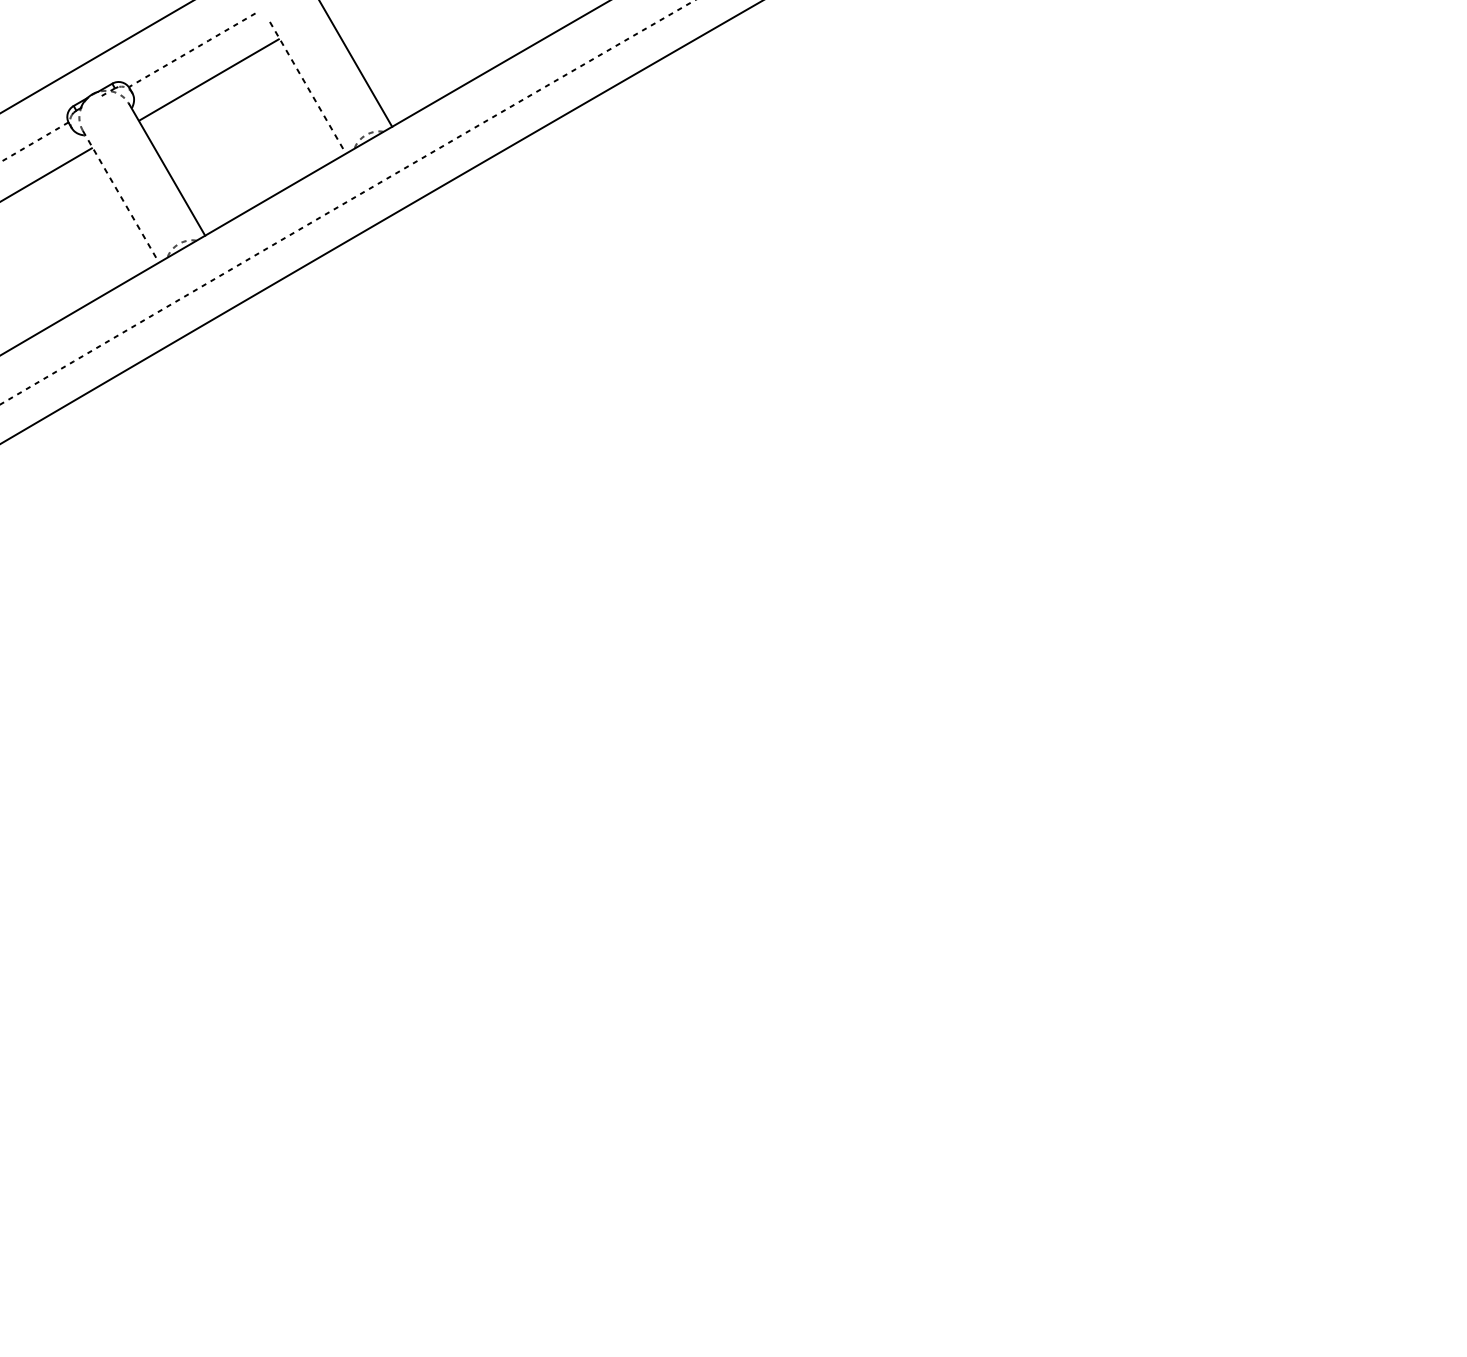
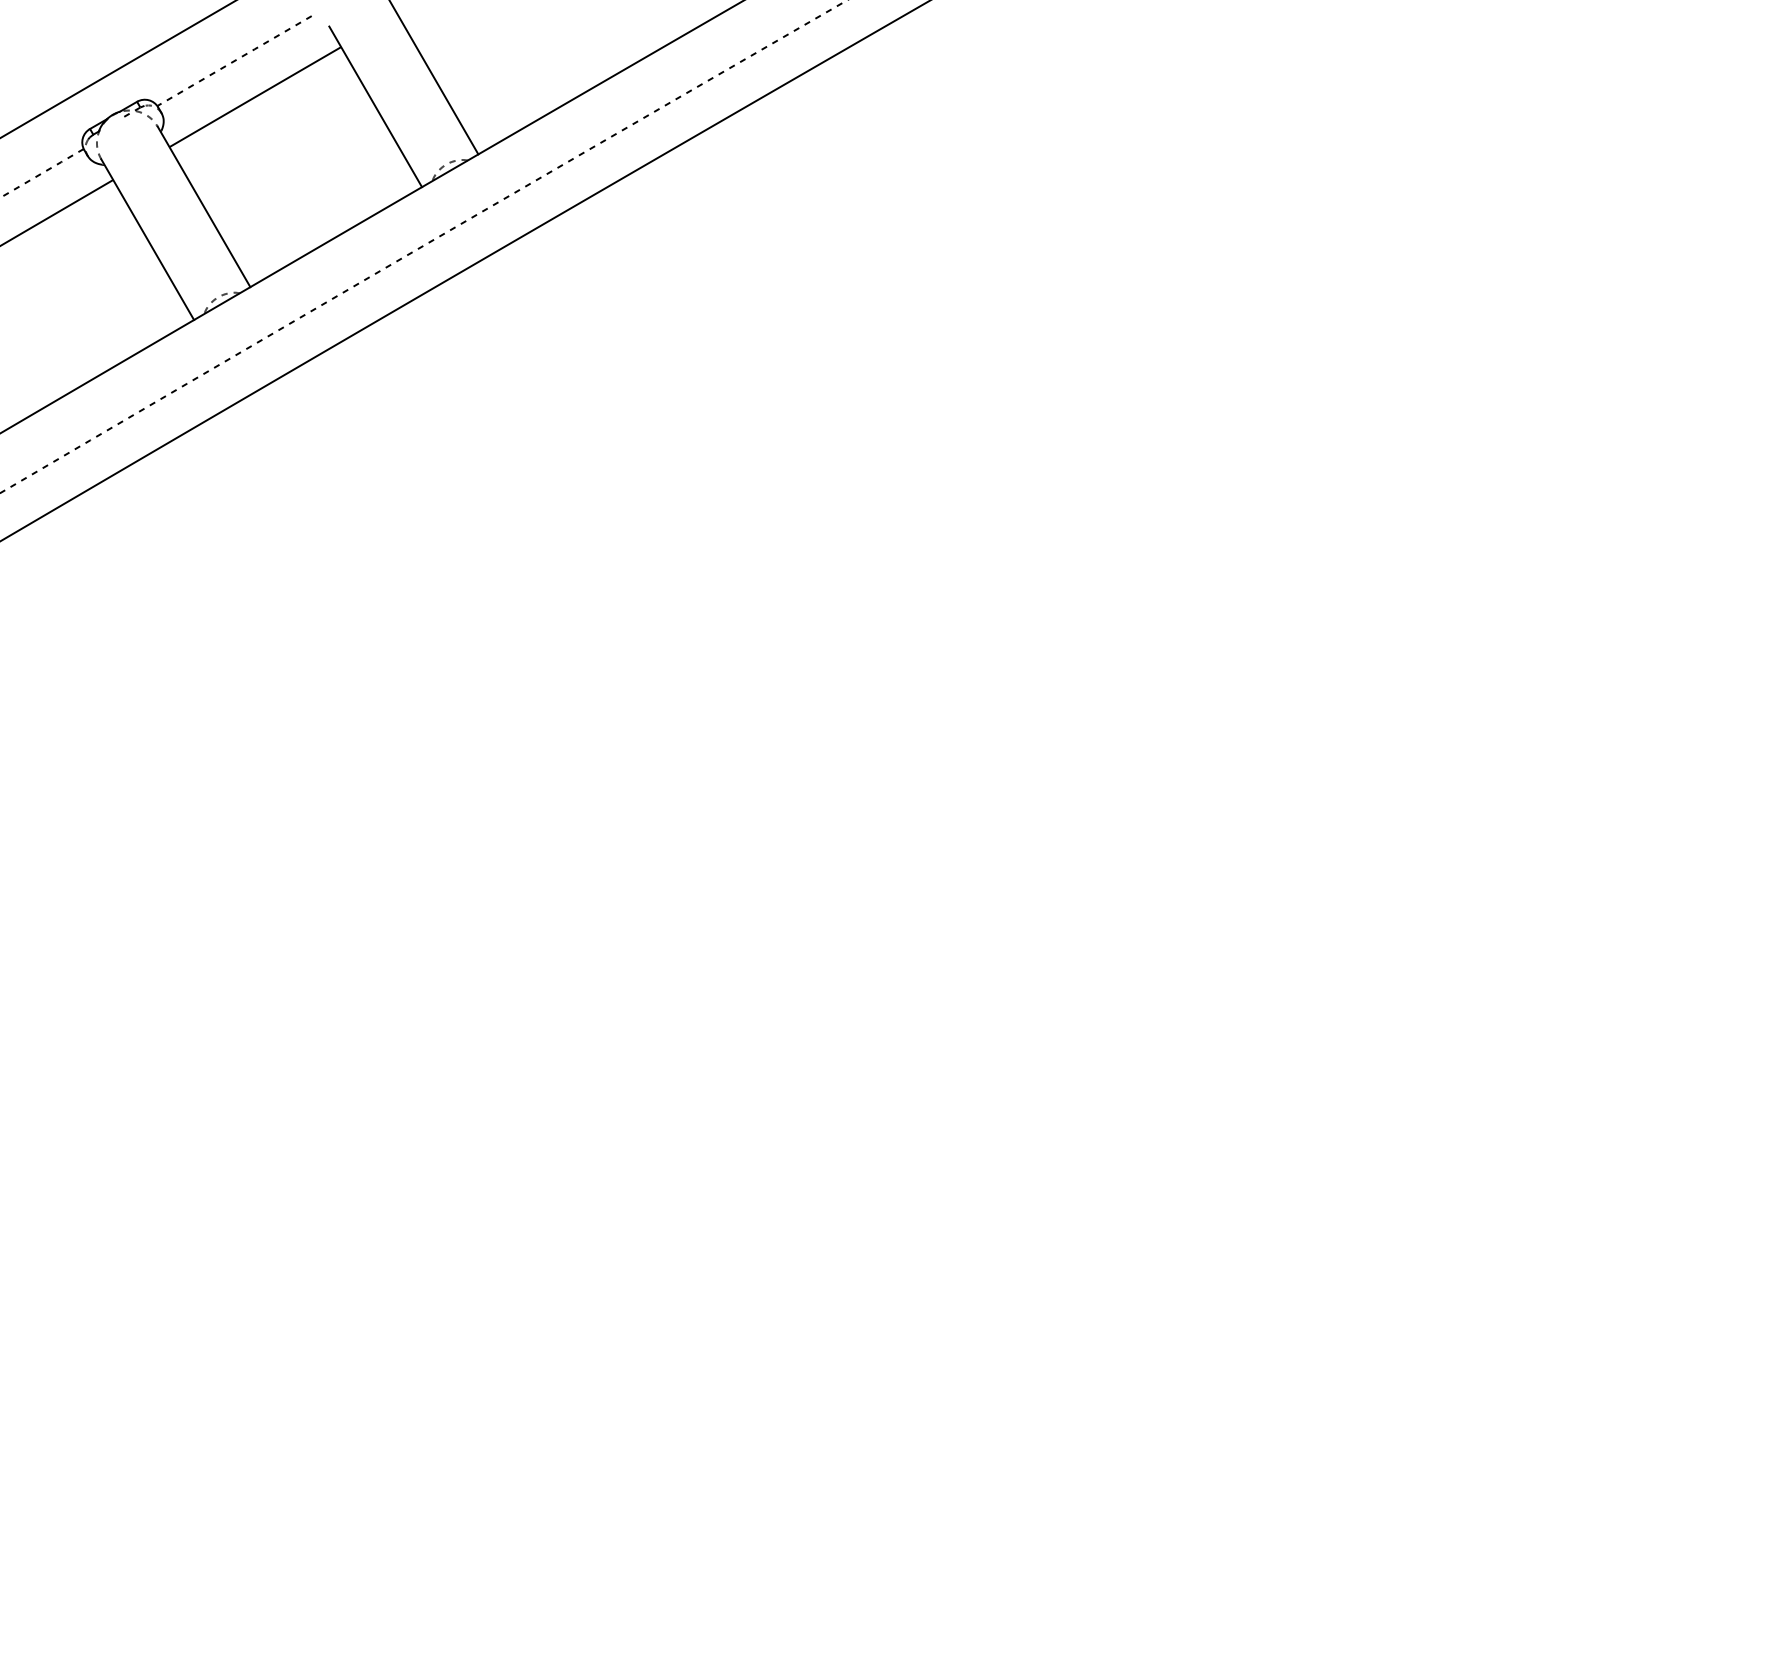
line: (307, 87) -> (375, 106), dashed -> solid
line: (120, 196) -> (147, 239), dashed -> solid

